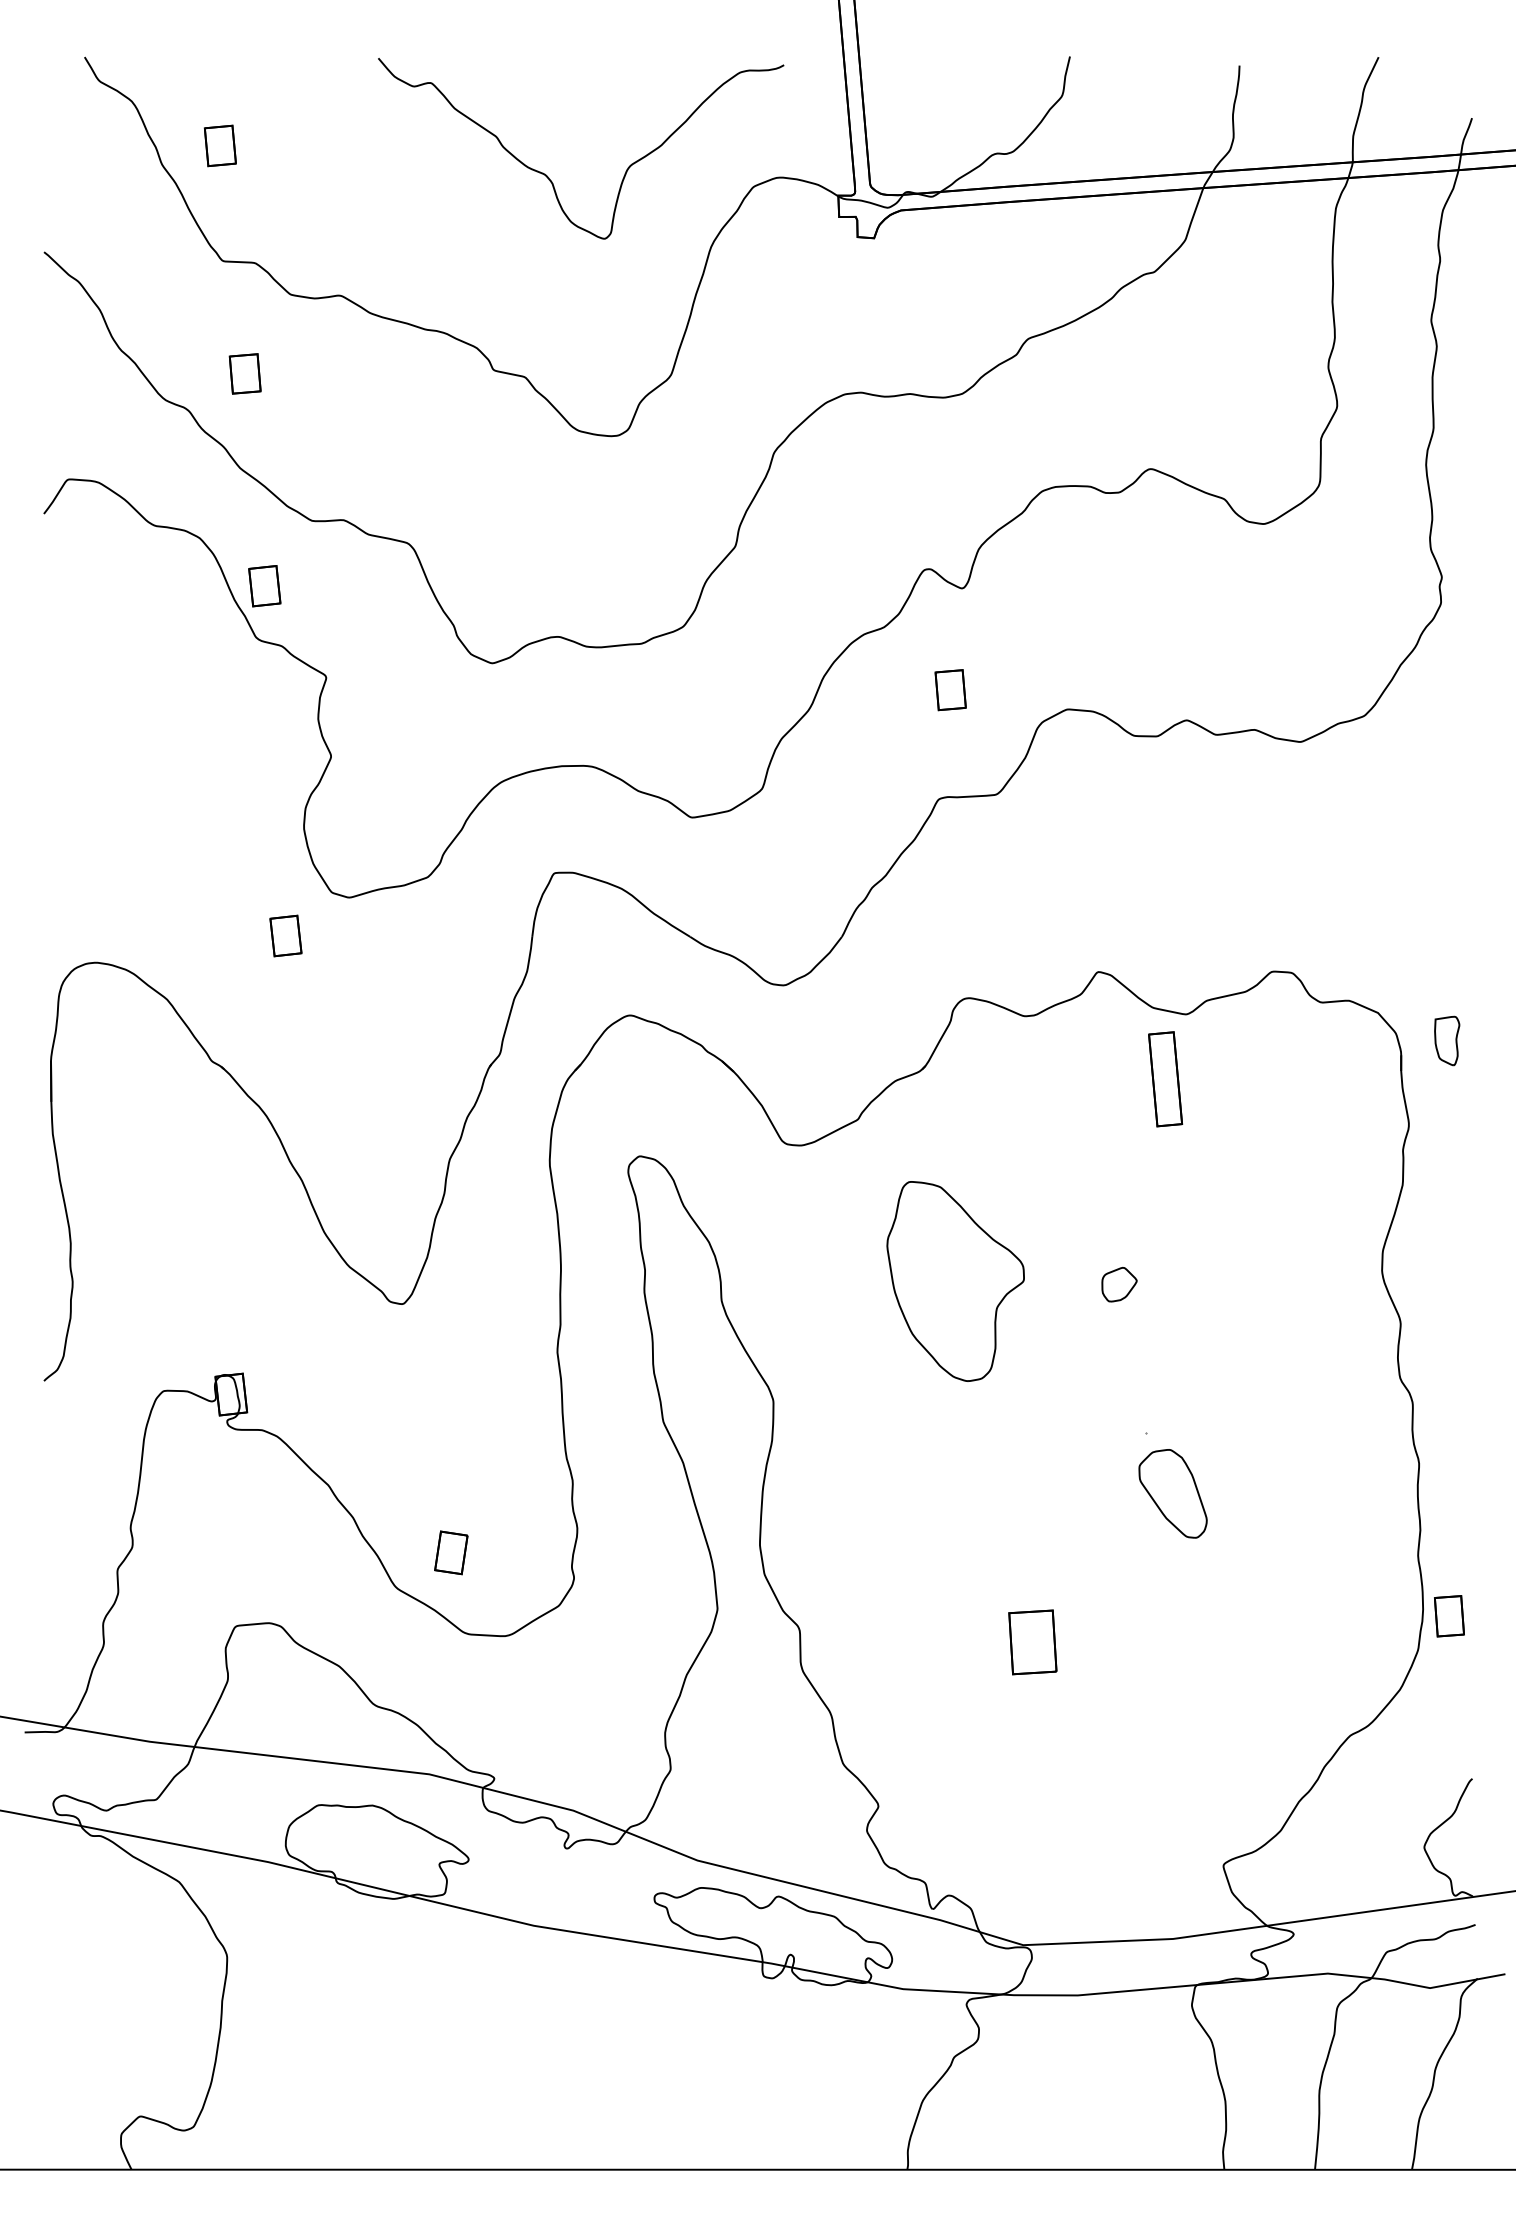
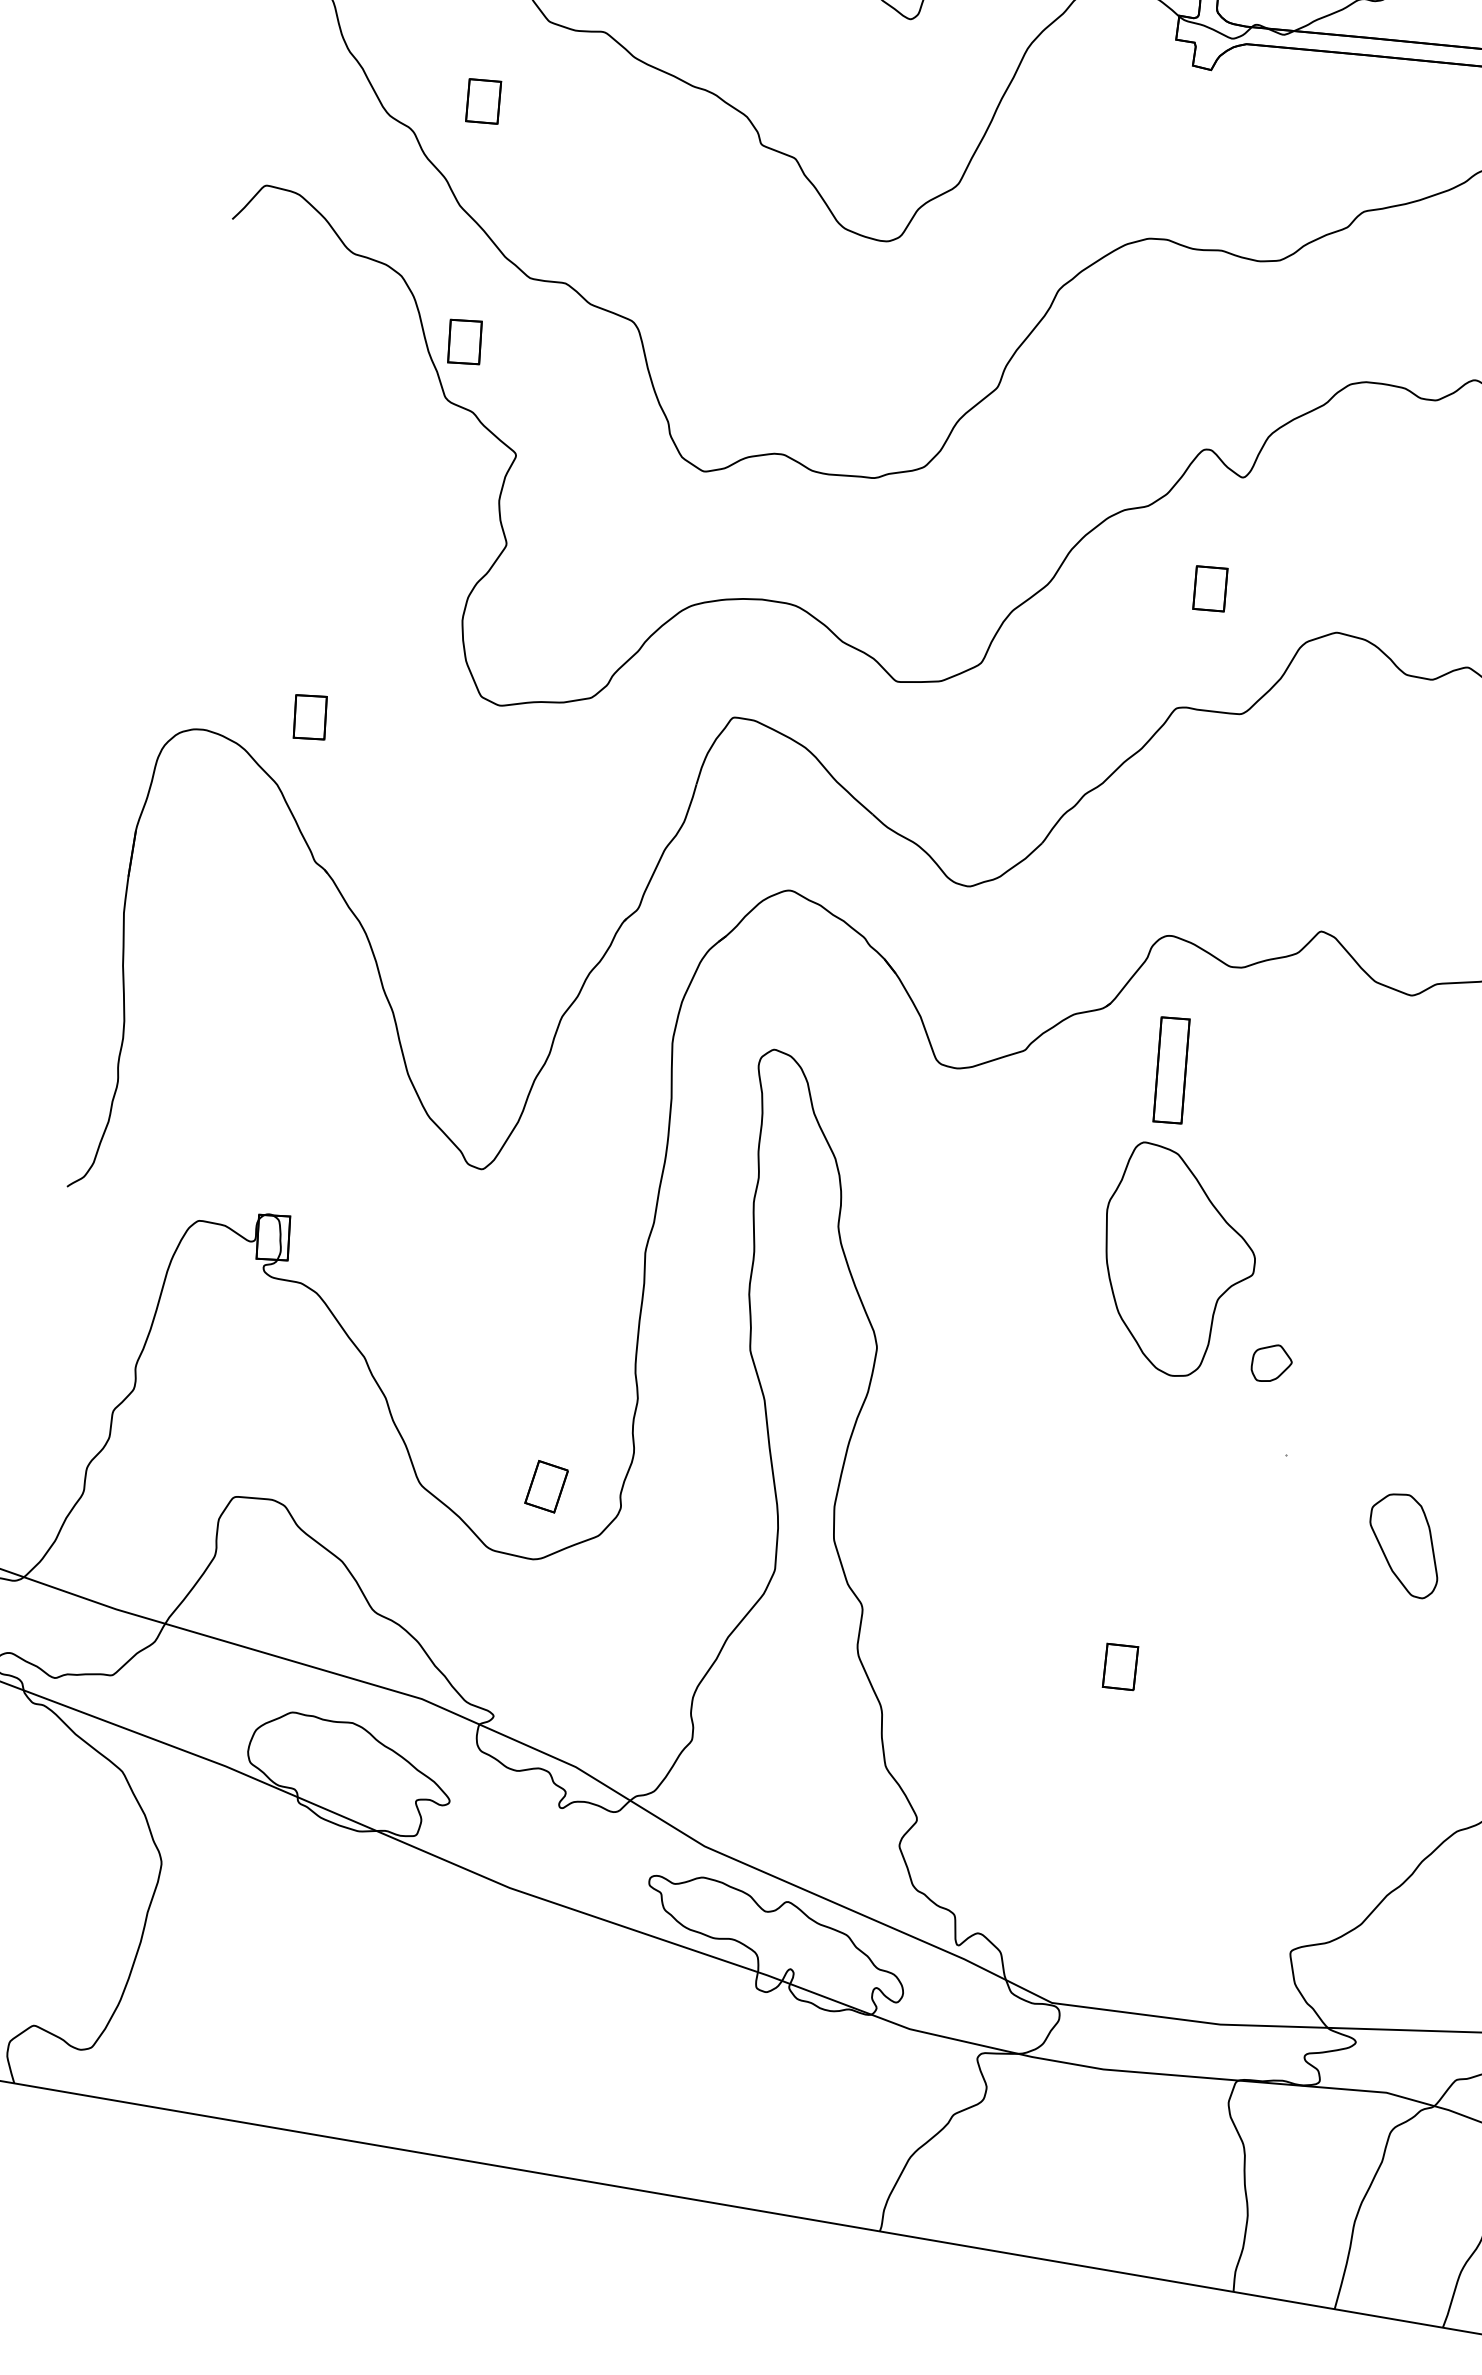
part: (285, 935) -> (309, 716), moved
part: (1165, 1079) -> (1171, 1070), moved
part: (955, 1281) -> (1176, 1262), moved
part: (1119, 1284) -> (1271, 1363), moved
part: (1172, 1493) -> (1403, 1544), moved
part: (451, 1552) -> (546, 1486), moved
part: (1032, 1642) -> (1120, 1667), size x0.62

